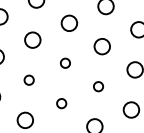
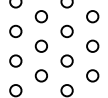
circle: (64, 62) -> (40, 45), size x1.67
circle: (28, 79) -> (15, 60), size x1.67
circle: (97, 85) -> (66, 60), size x1.67
circle: (60, 102) -> (40, 75), size x1.67

